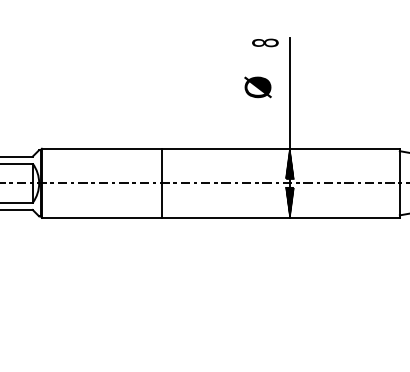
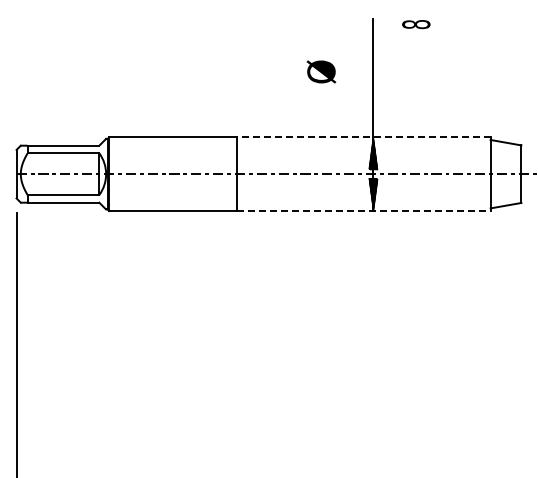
text: (265, 42) -> (416, 24), moved
text: (258, 86) -> (321, 71), moved
line: (280, 148) -> (363, 137), solid -> dashed
line: (280, 217) -> (363, 210), solid -> dashed

